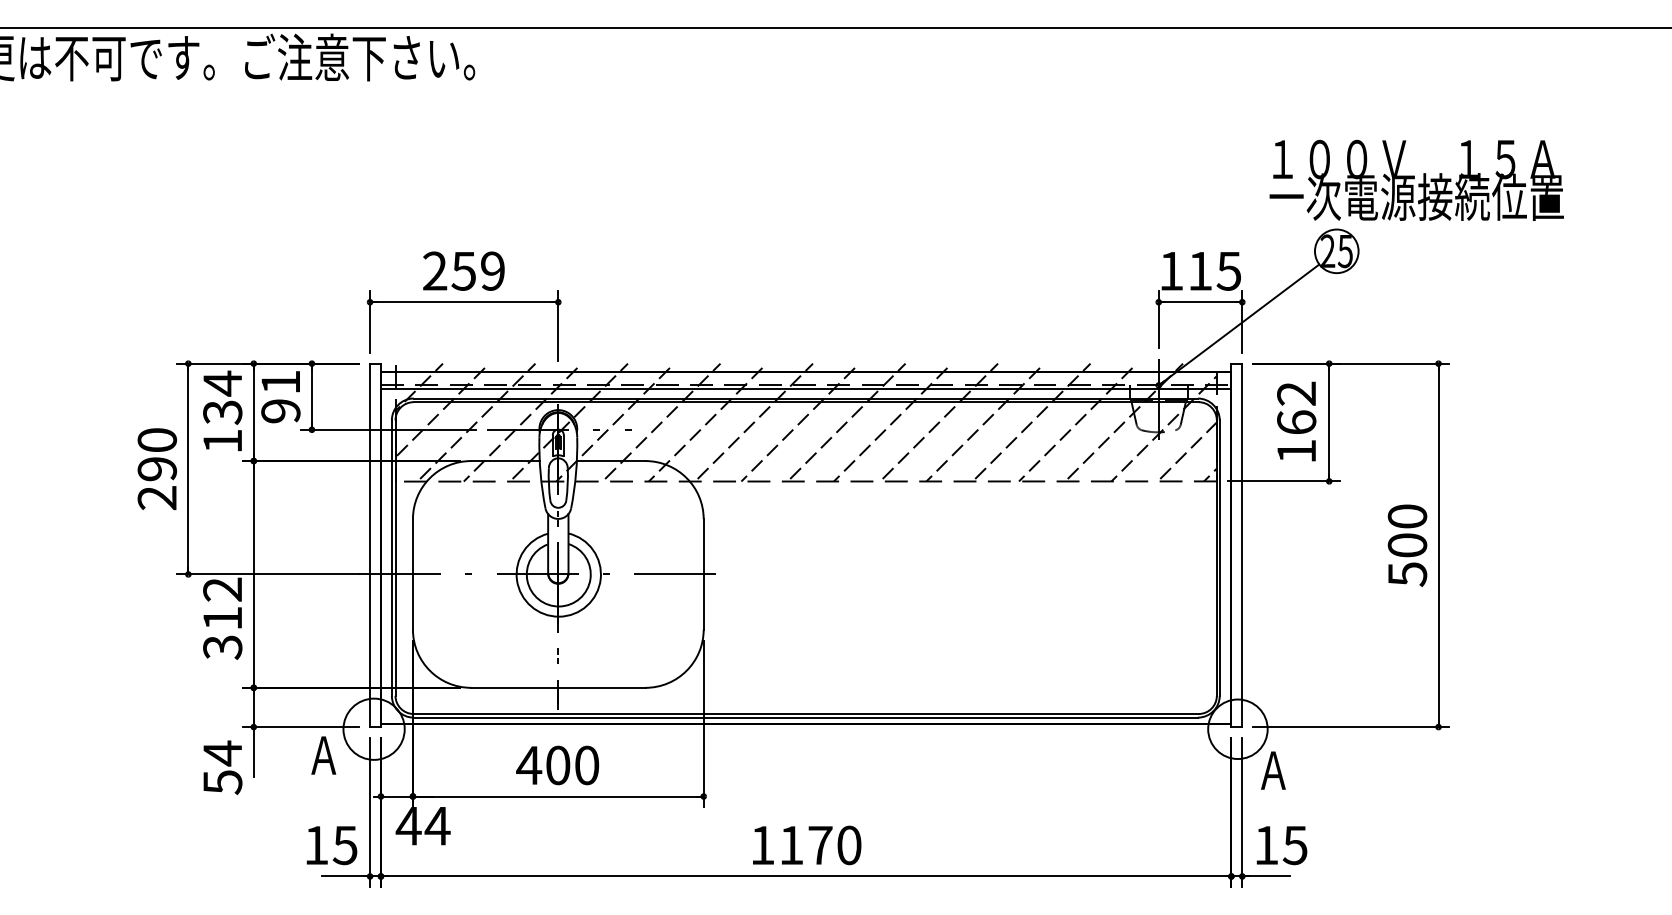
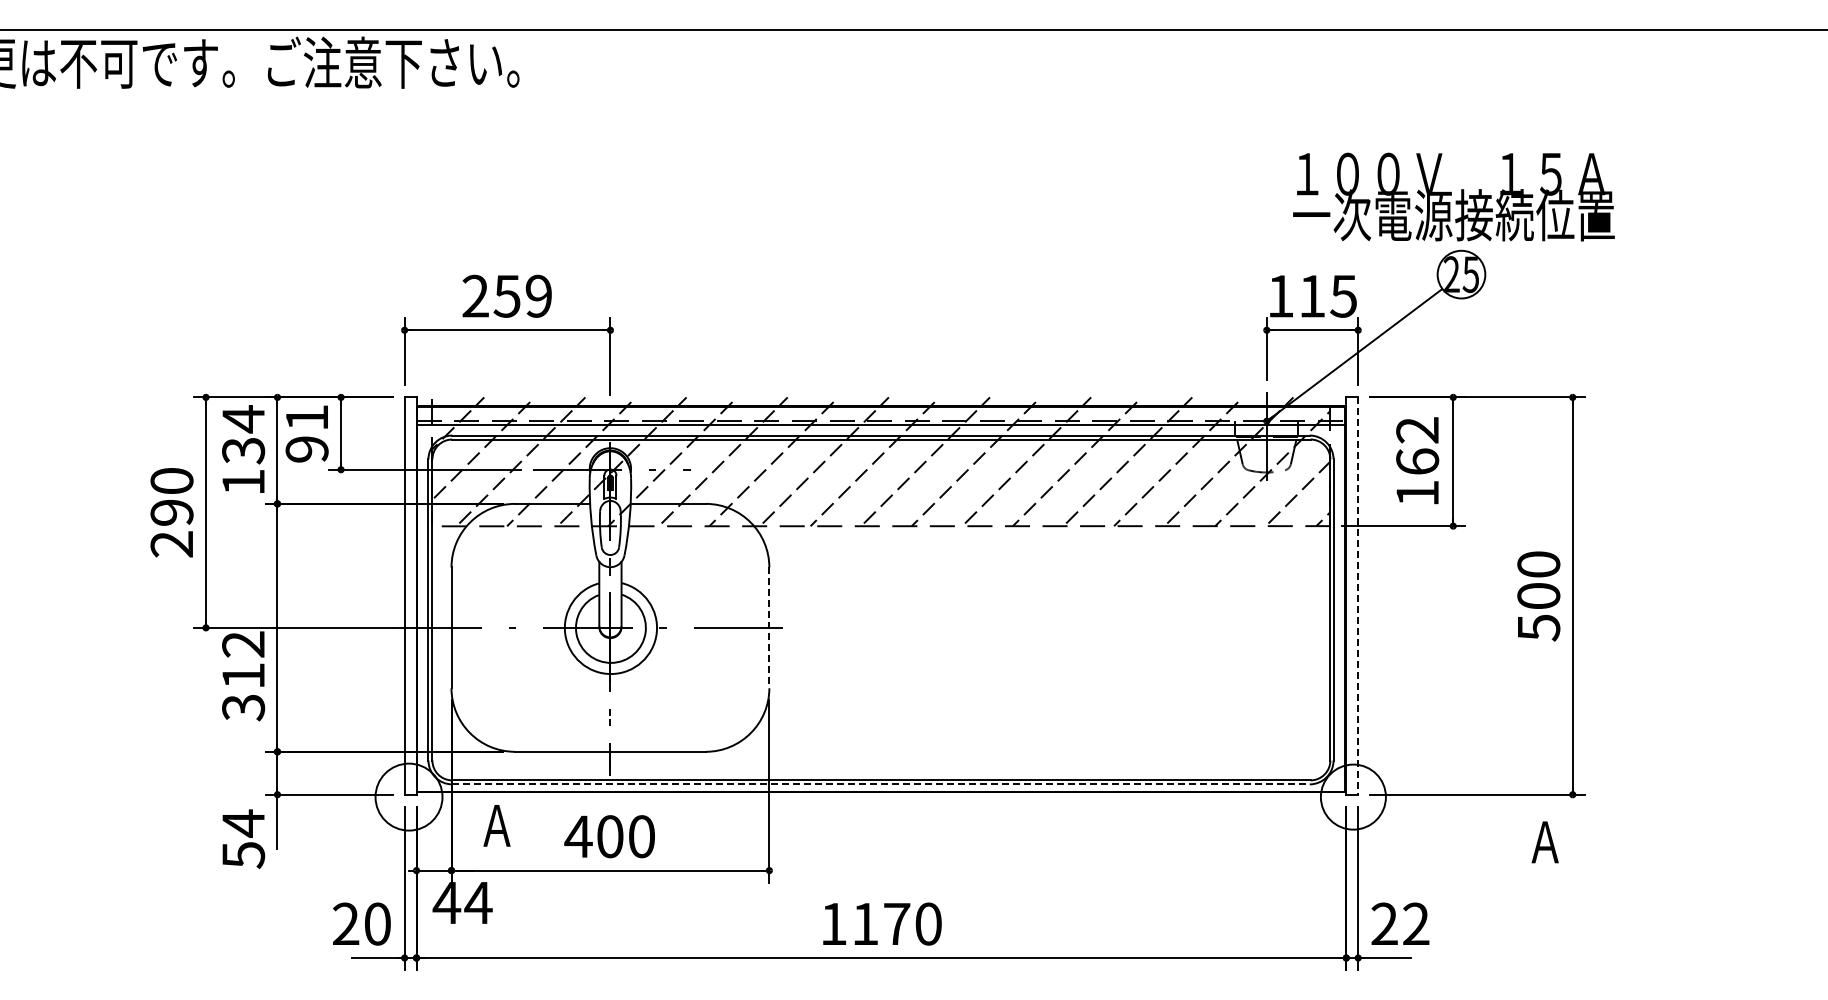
text: (1416, 179) -> (1453, 196), moved
line: (1242, 545) -> (1358, 596), solid -> dashed
line: (703, 575) -> (769, 628), solid -> dashed
line: (806, 717) -> (881, 784), solid -> dashed
text: (323, 755) -> (496, 825), moved
text: (1272, 770) -> (1544, 842), moved
text: (330, 844) -> (361, 923), 15 -> 20
text: (1281, 844) -> (1400, 923), 15 -> 22

